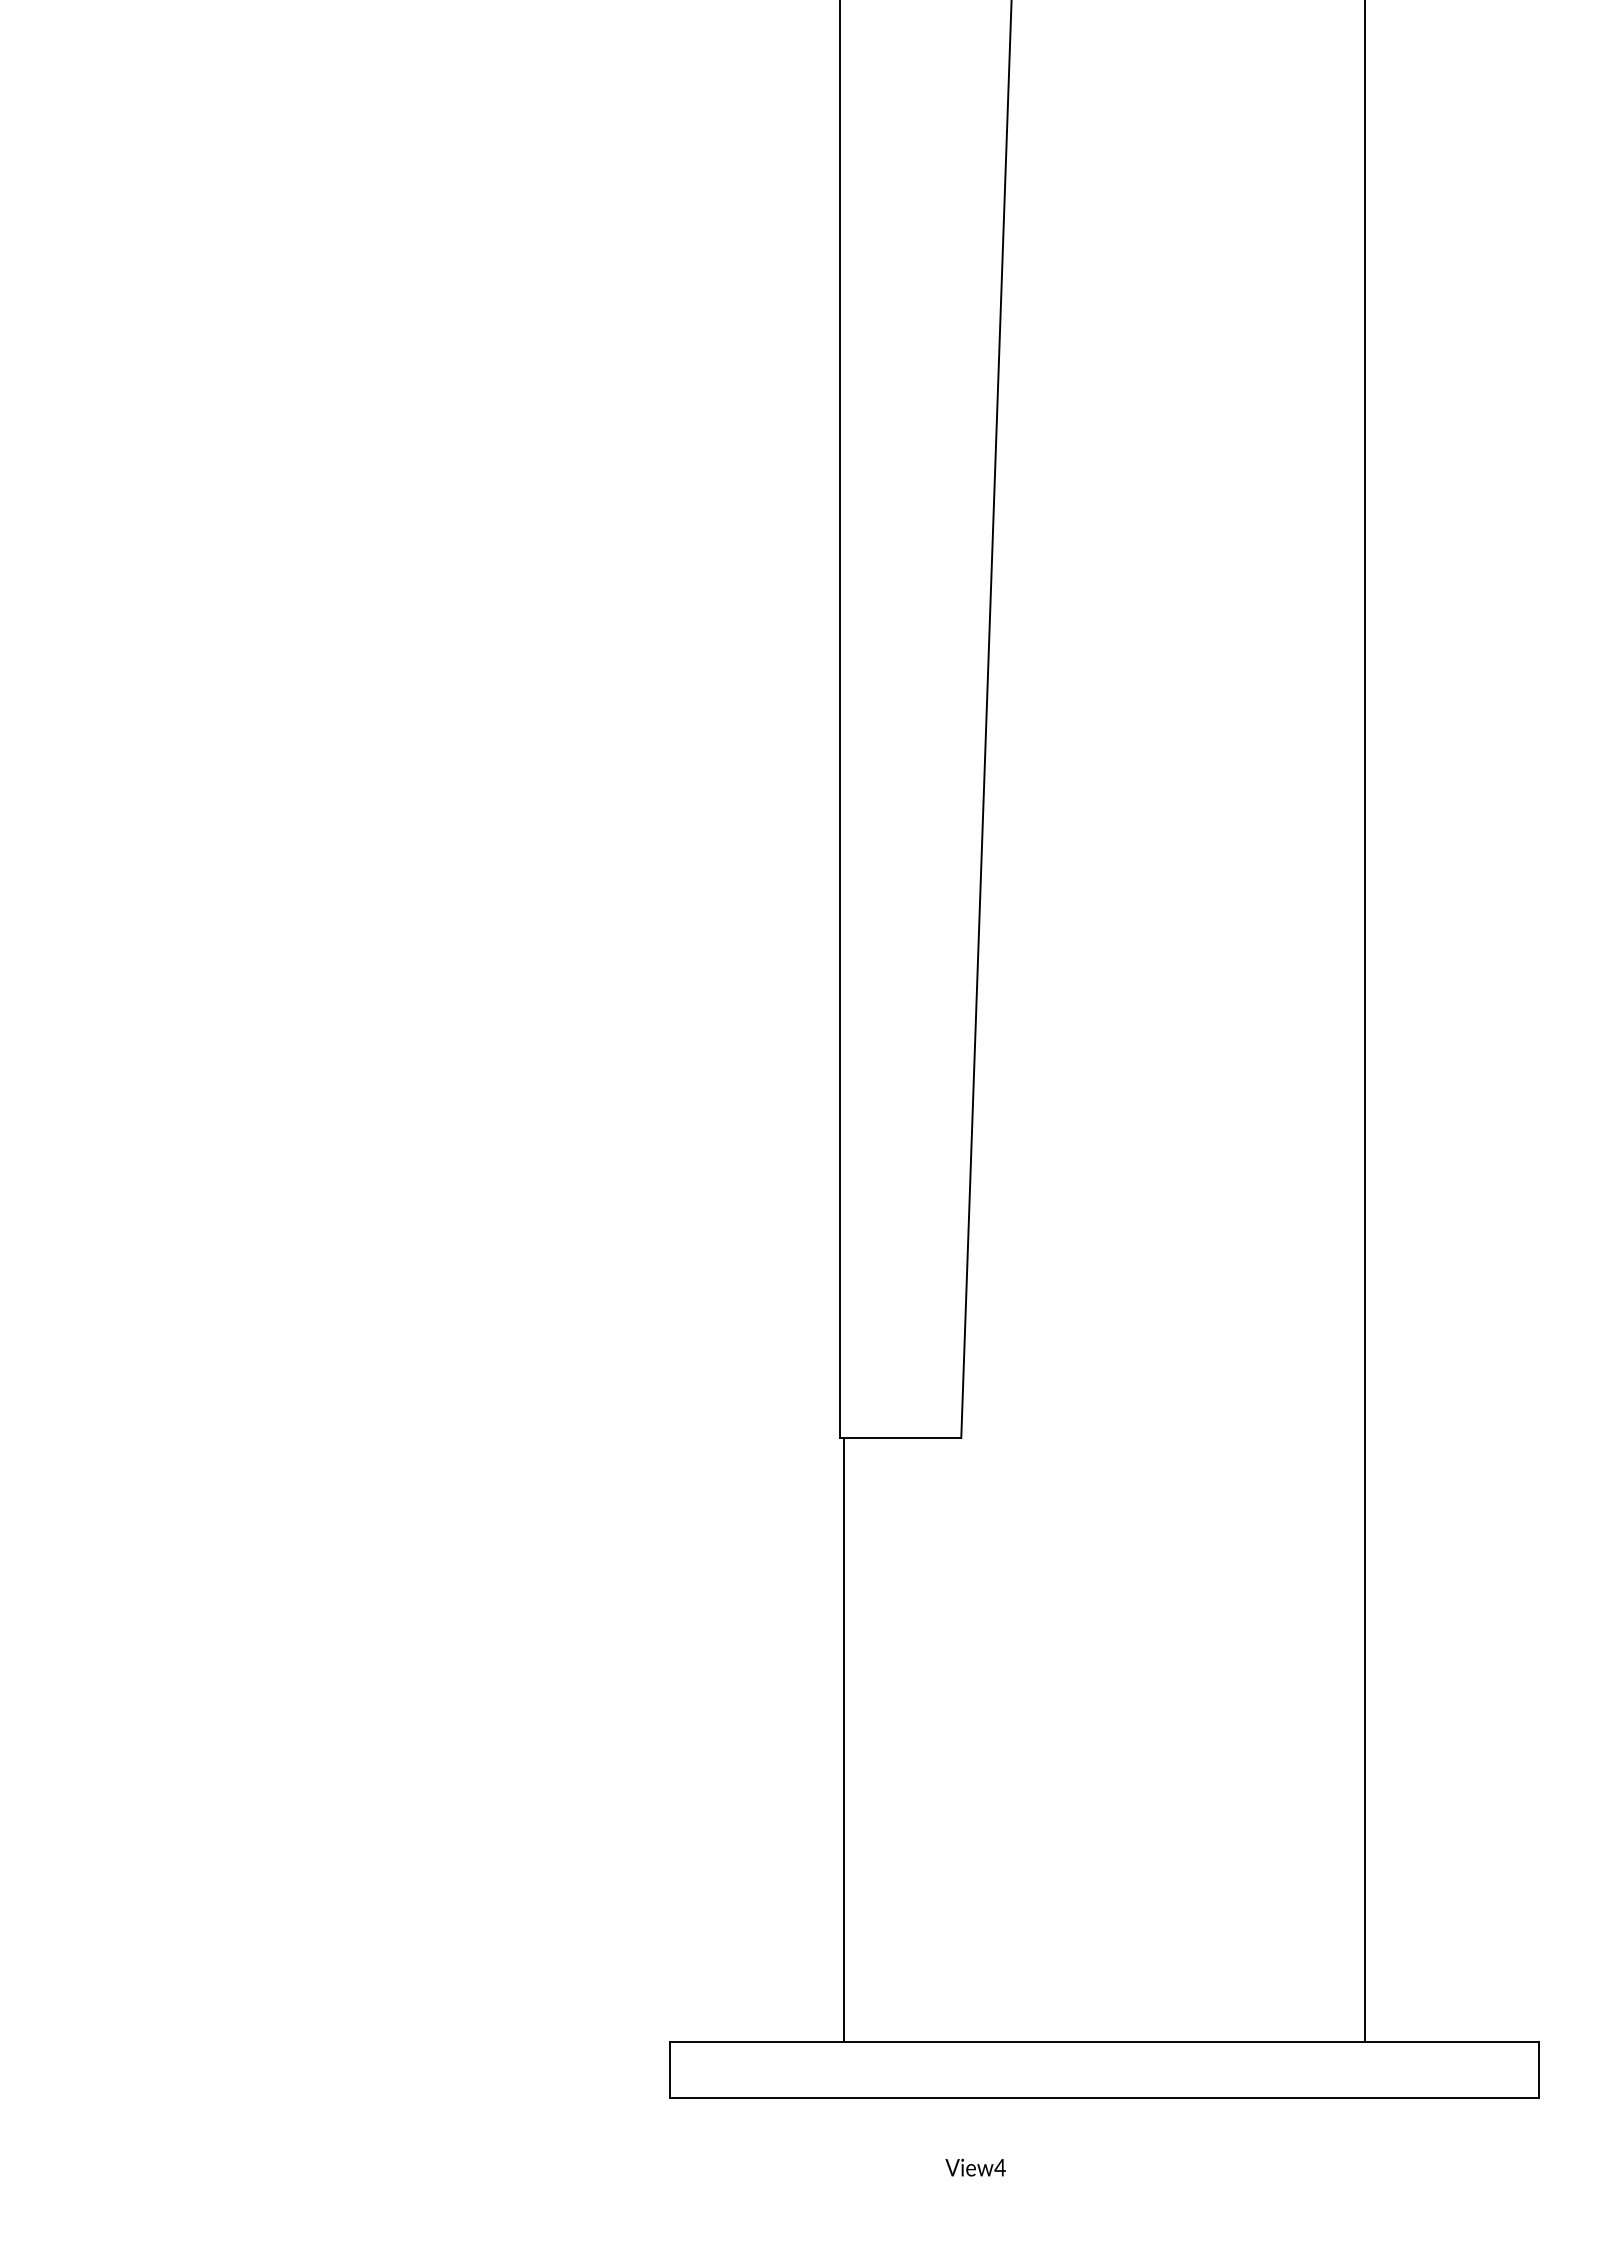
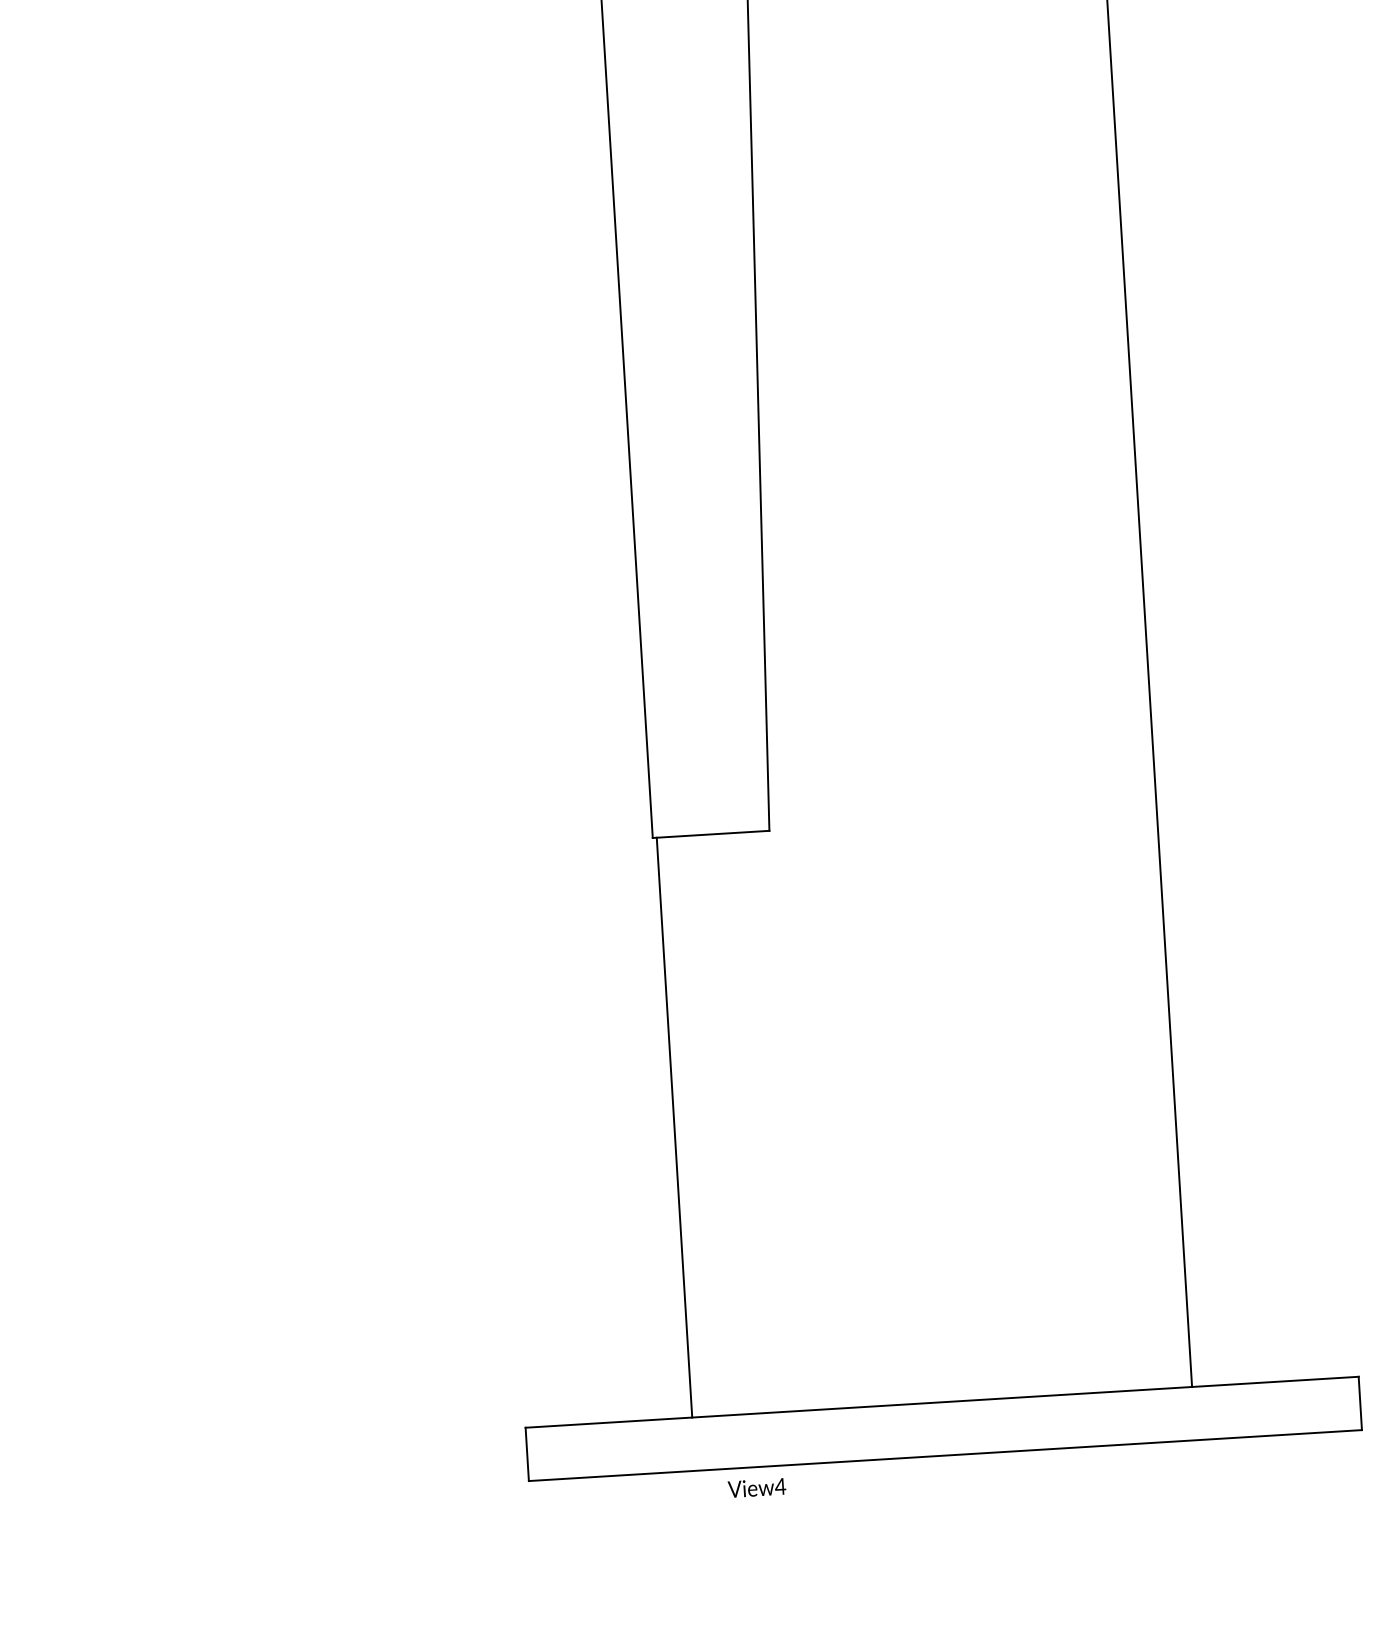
text: (975, 2167) -> (756, 1487), moved

